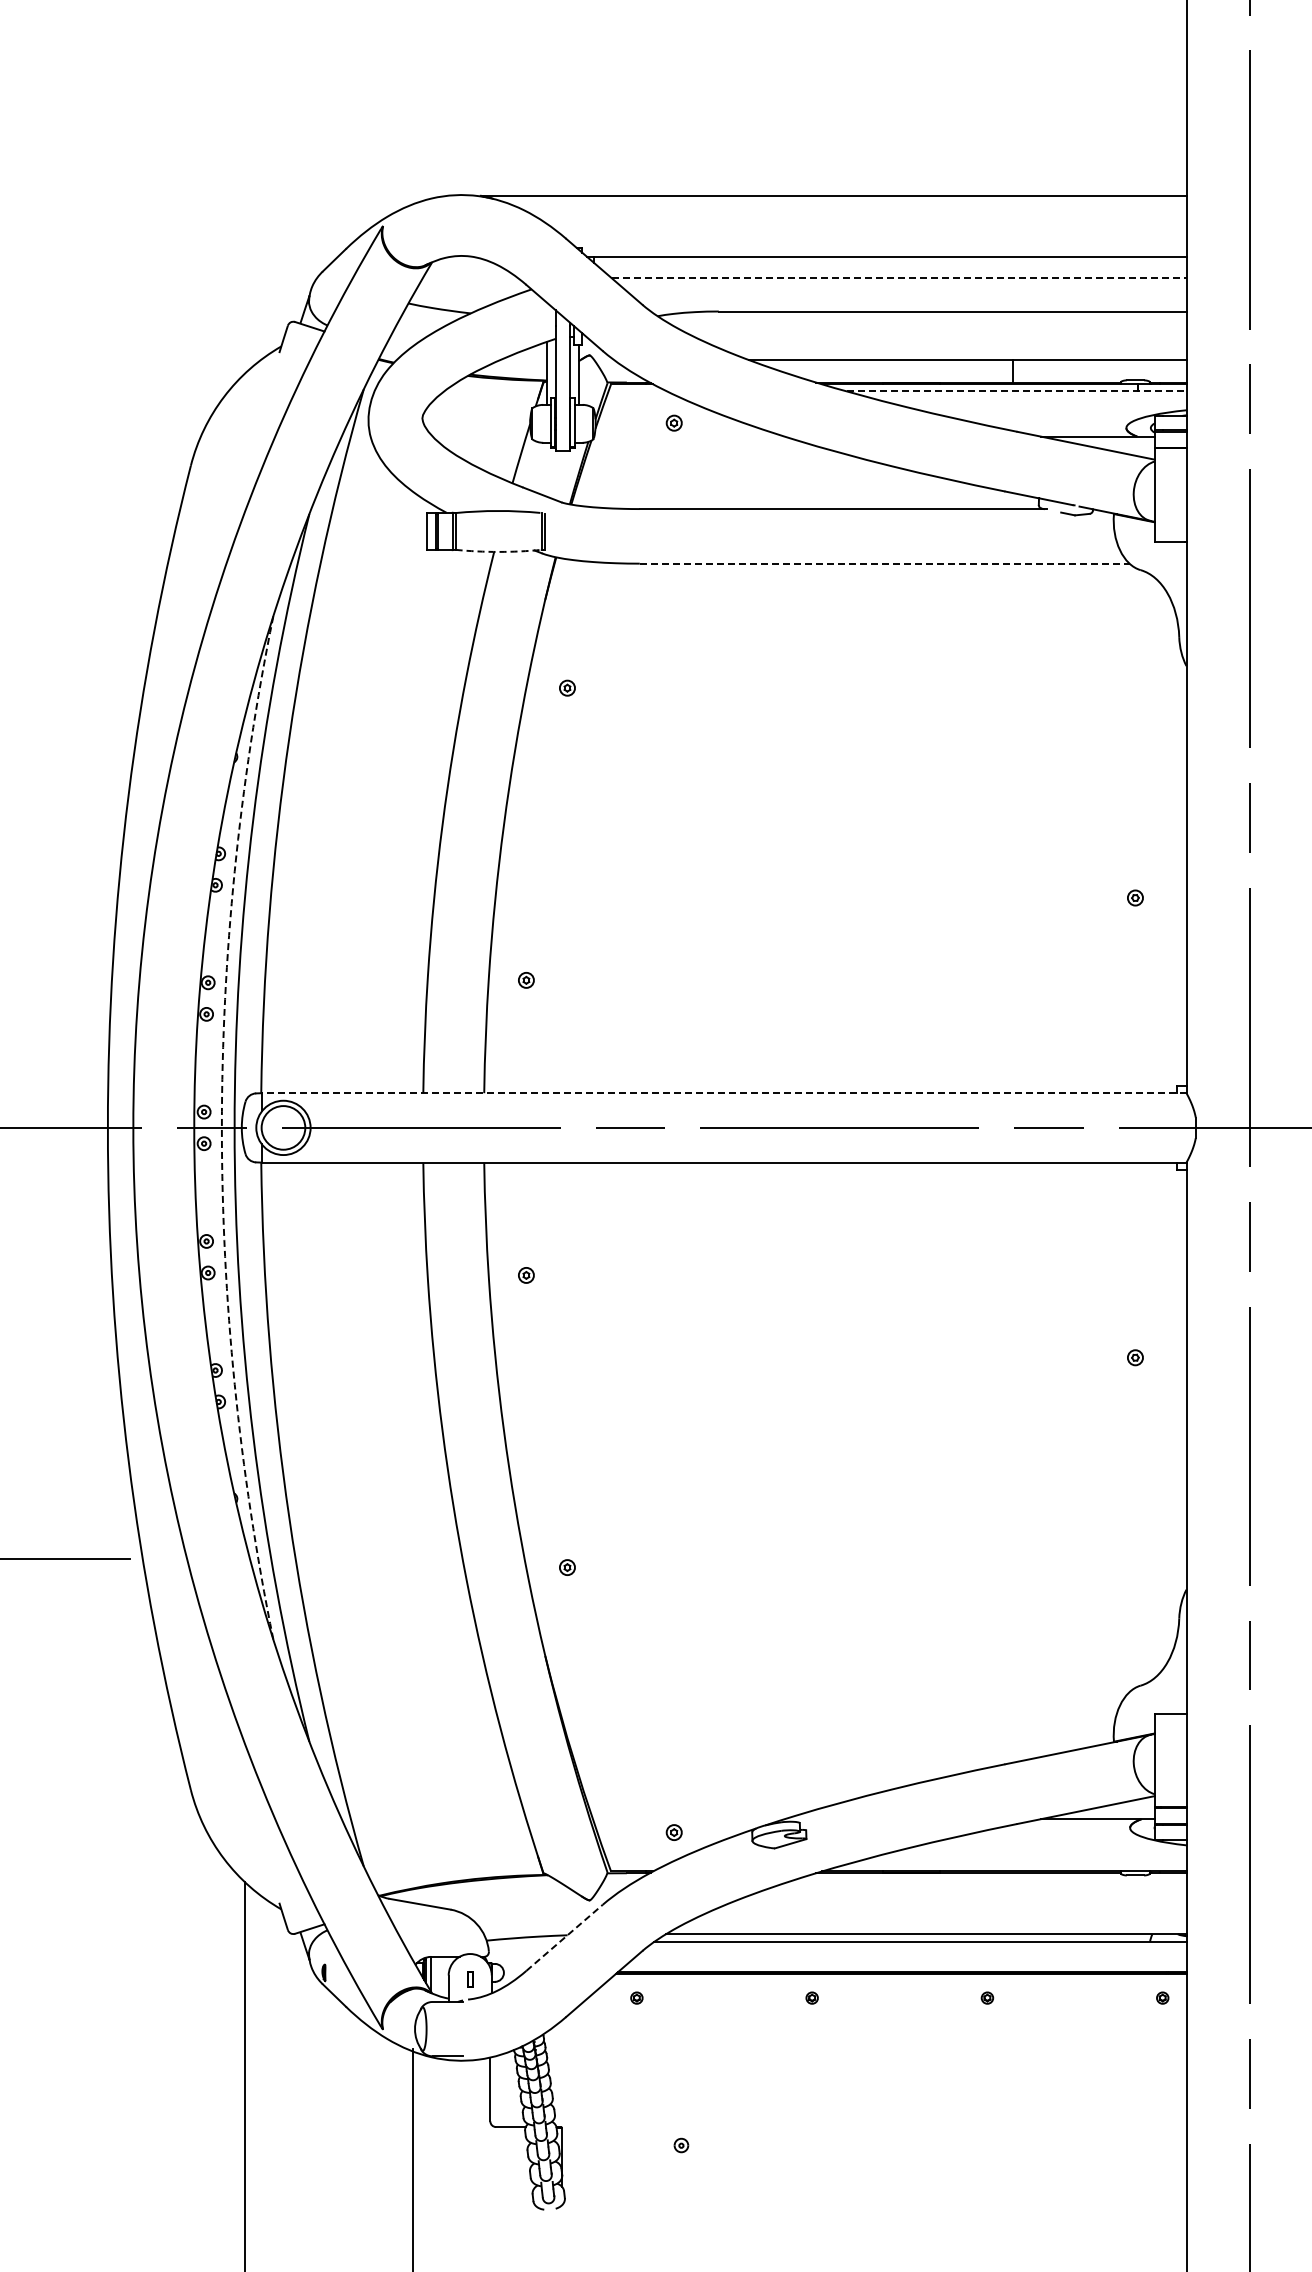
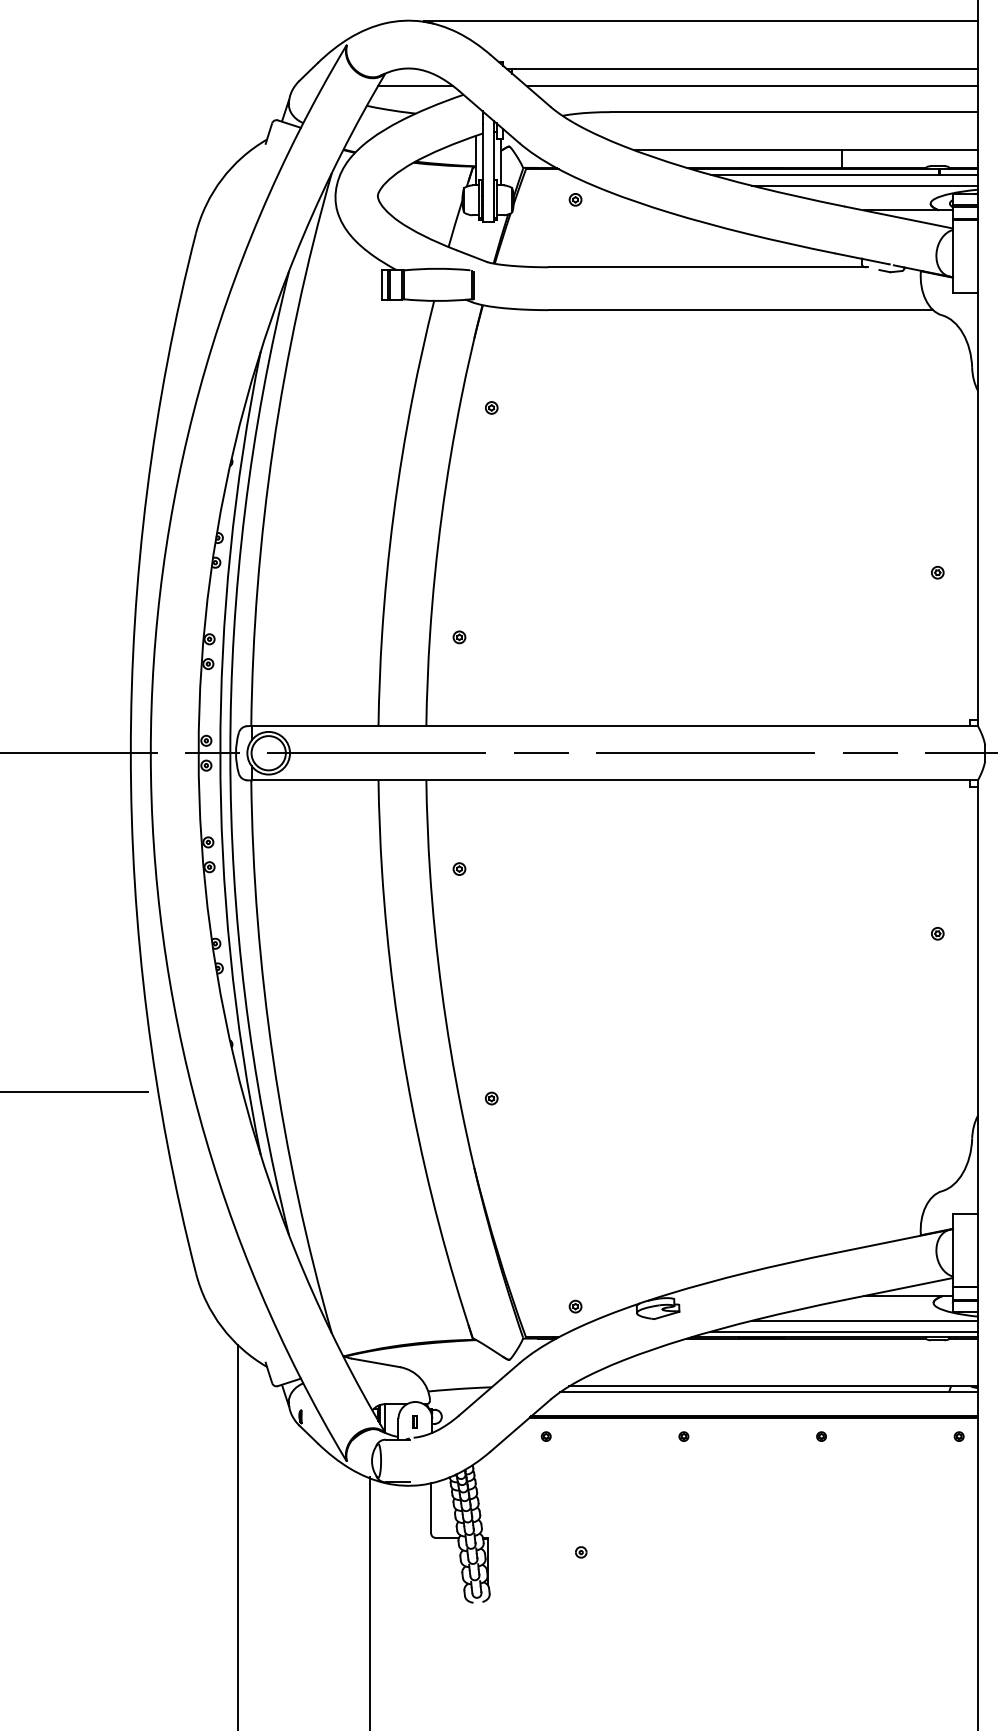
line: (470, 278) -> (415, 86), added
line: (899, 278) -> (752, 86), dashed -> solid
line: (1016, 391) -> (844, 174), dashed -> solid
line: (1042, 405) -> (864, 185), added
arc: (498, 551) -> (437, 300), dashed -> solid
line: (884, 563) -> (740, 310), dashed -> solid
line: (723, 1093) -> (614, 726), dashed -> solid
arc: (221, 1127) -> (220, 752), dashed -> solid
line: (1042, 1850) -> (864, 1320), added
line: (1016, 1864) -> (844, 1331), added
line: (564, 1937) -> (489, 1389), dashed -> solid

